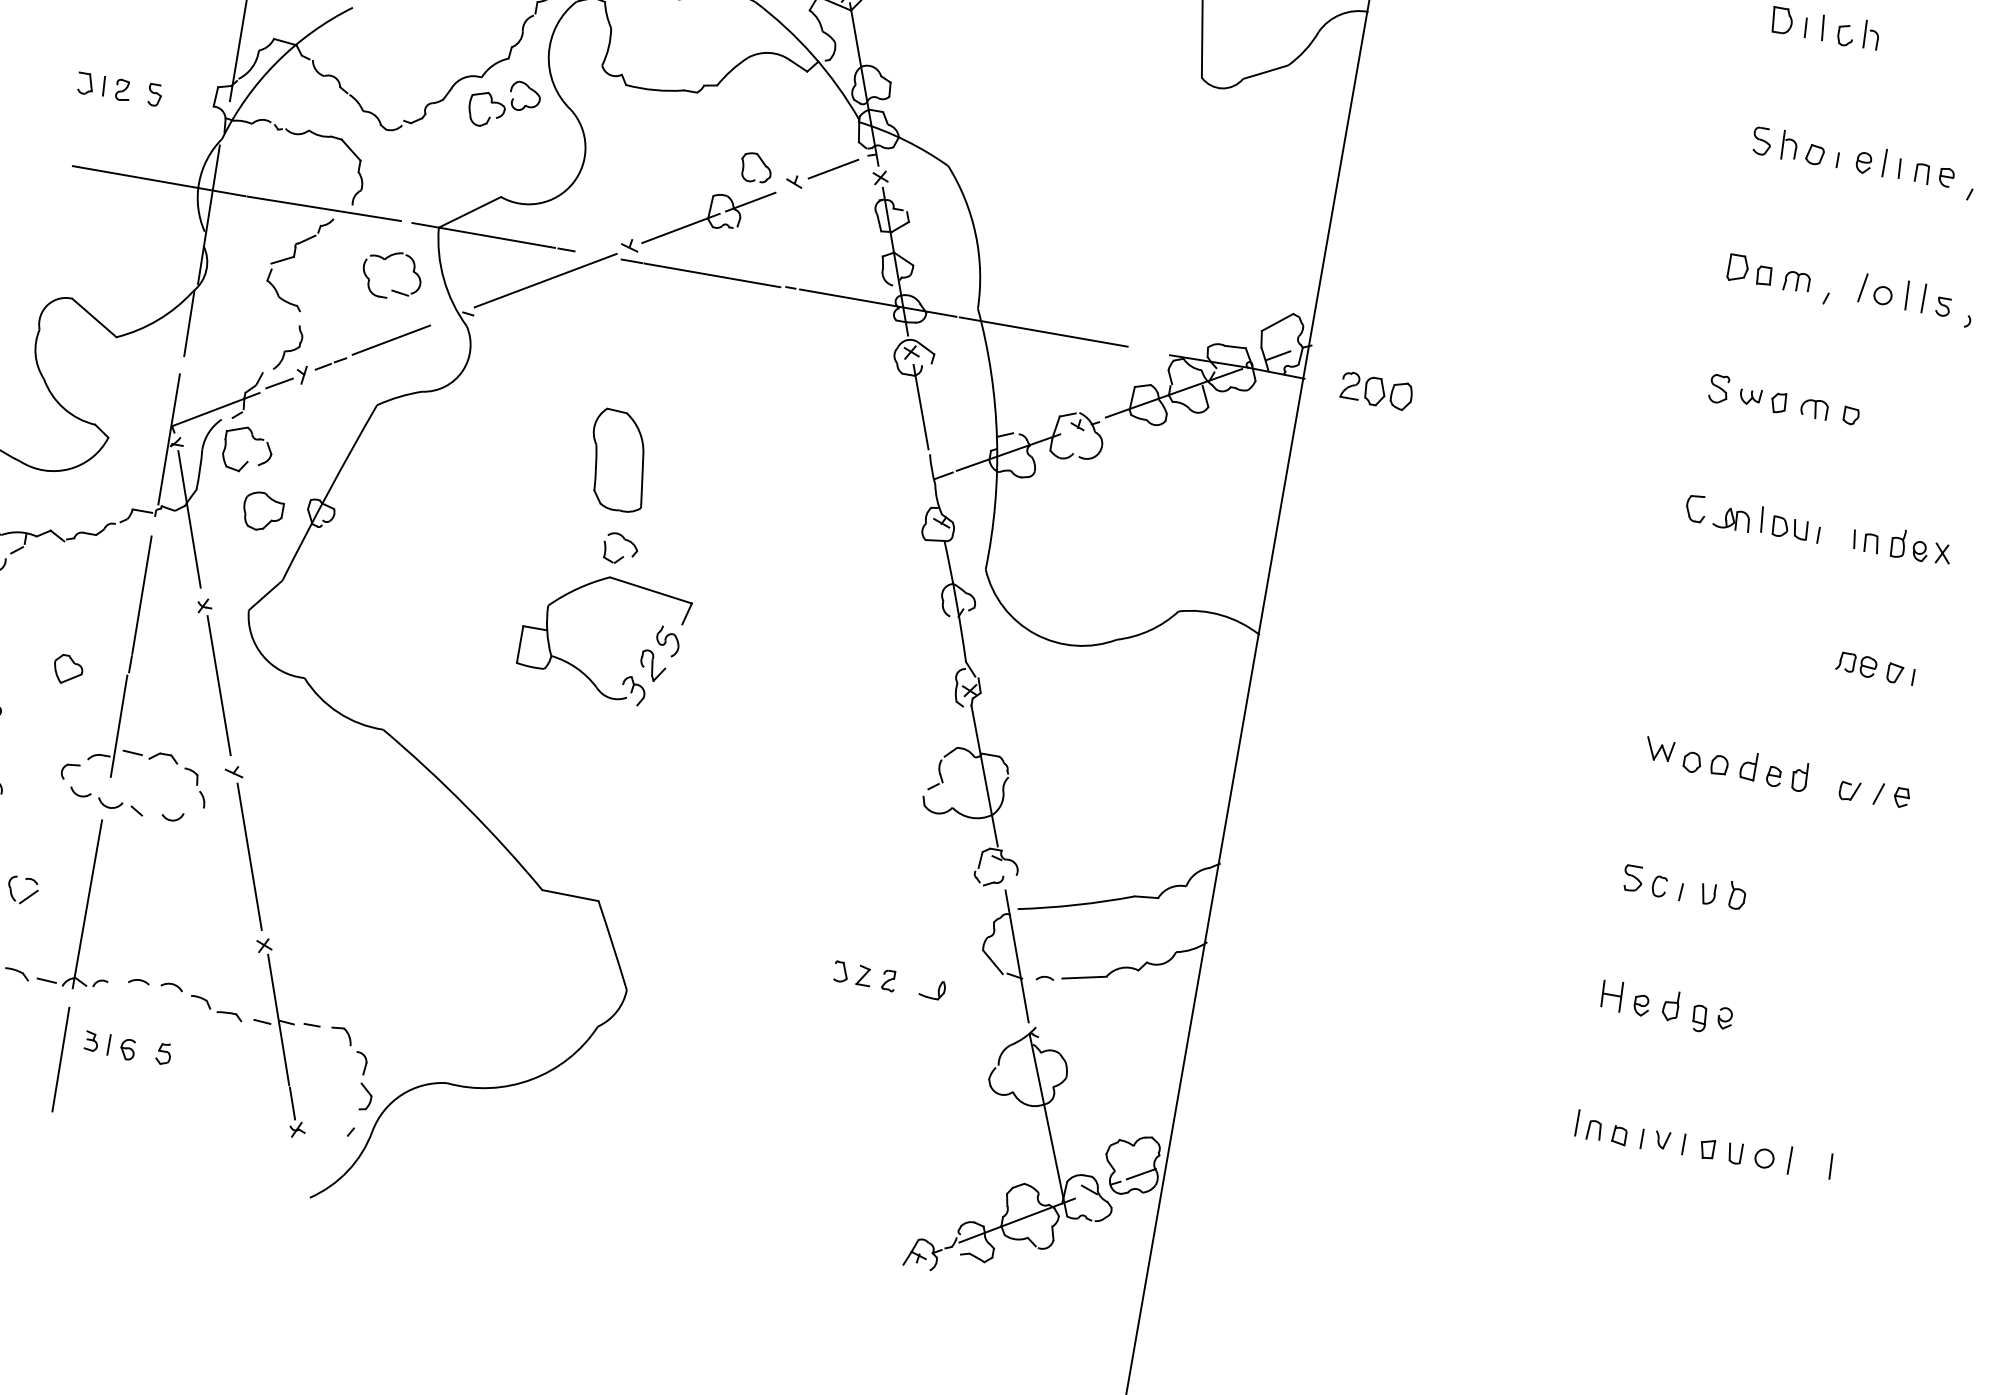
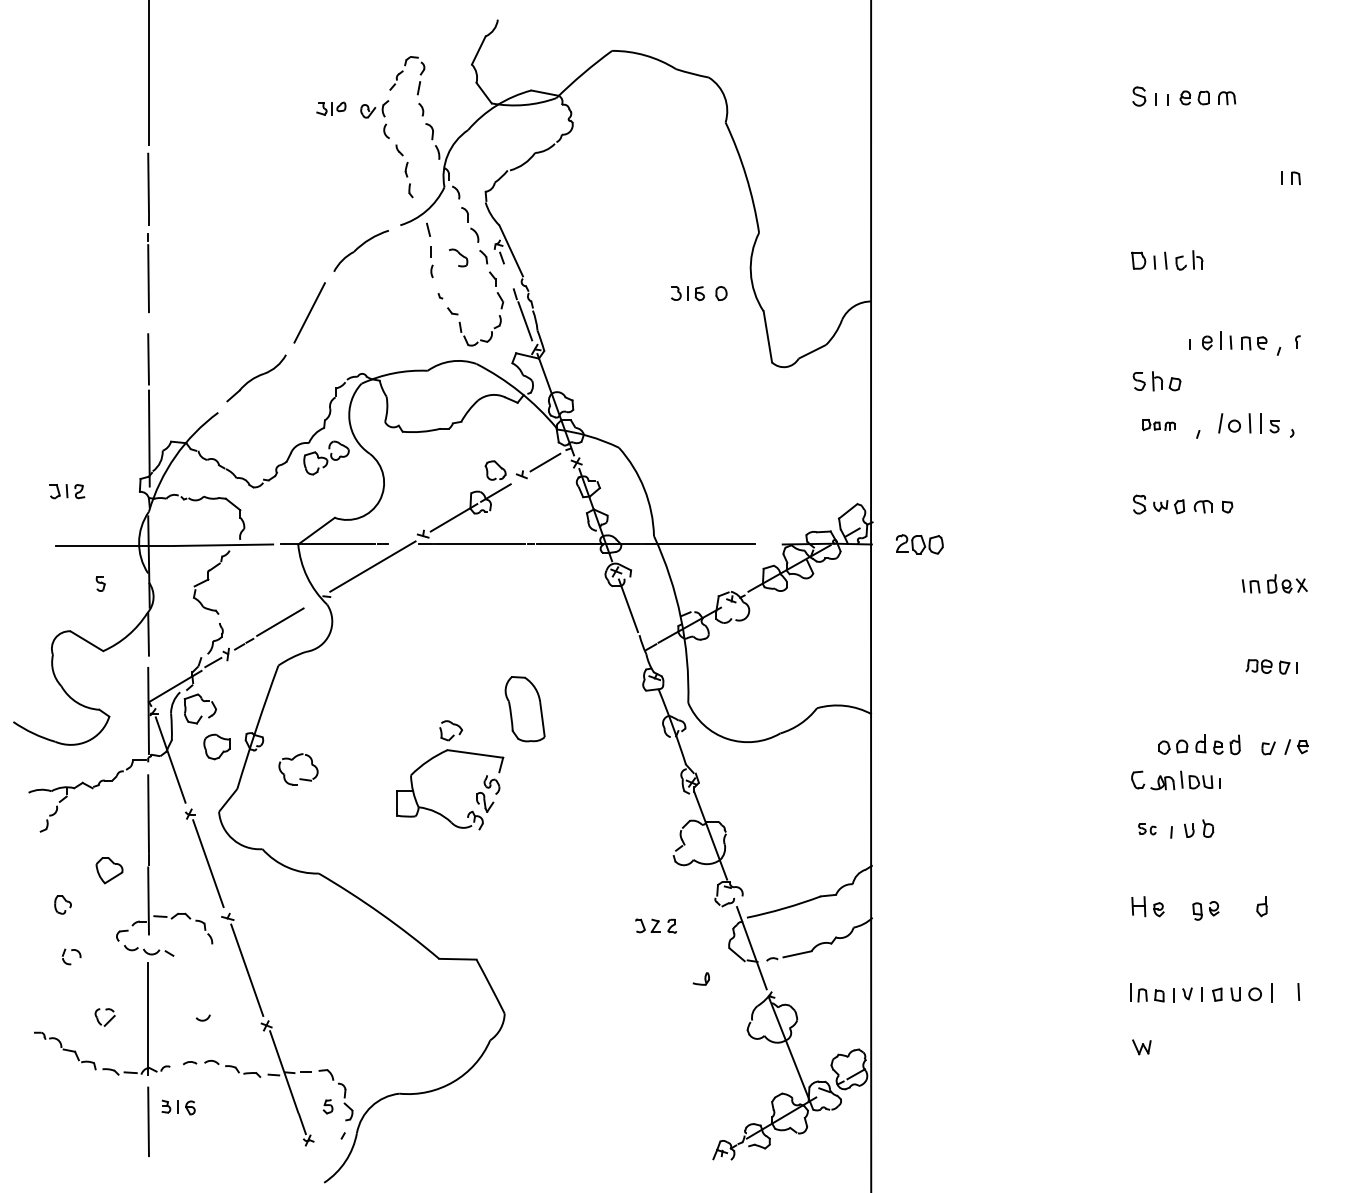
part: (154, 94) -> (100, 583), moved
part: (1787, 145) -> (1156, 381), moved
part: (1768, 273) -> (1158, 424), size x0.6
part: (391, 289) -> (299, 778), moved
part: (617, 461) -> (524, 709), moved
part: (1752, 519) -> (1175, 780), moved
part: (68, 669) -> (109, 870), size x1.4
part: (1659, 750) -> (1141, 1047), moved
arc: (171, 818) -> (202, 1019), moved
part: (1645, 881) -> (1147, 829), size x0.6
part: (863, 975) -> (655, 925), moved
part: (1670, 1005) -> (1261, 906), moved
part: (162, 1053) -> (327, 1106), moved

